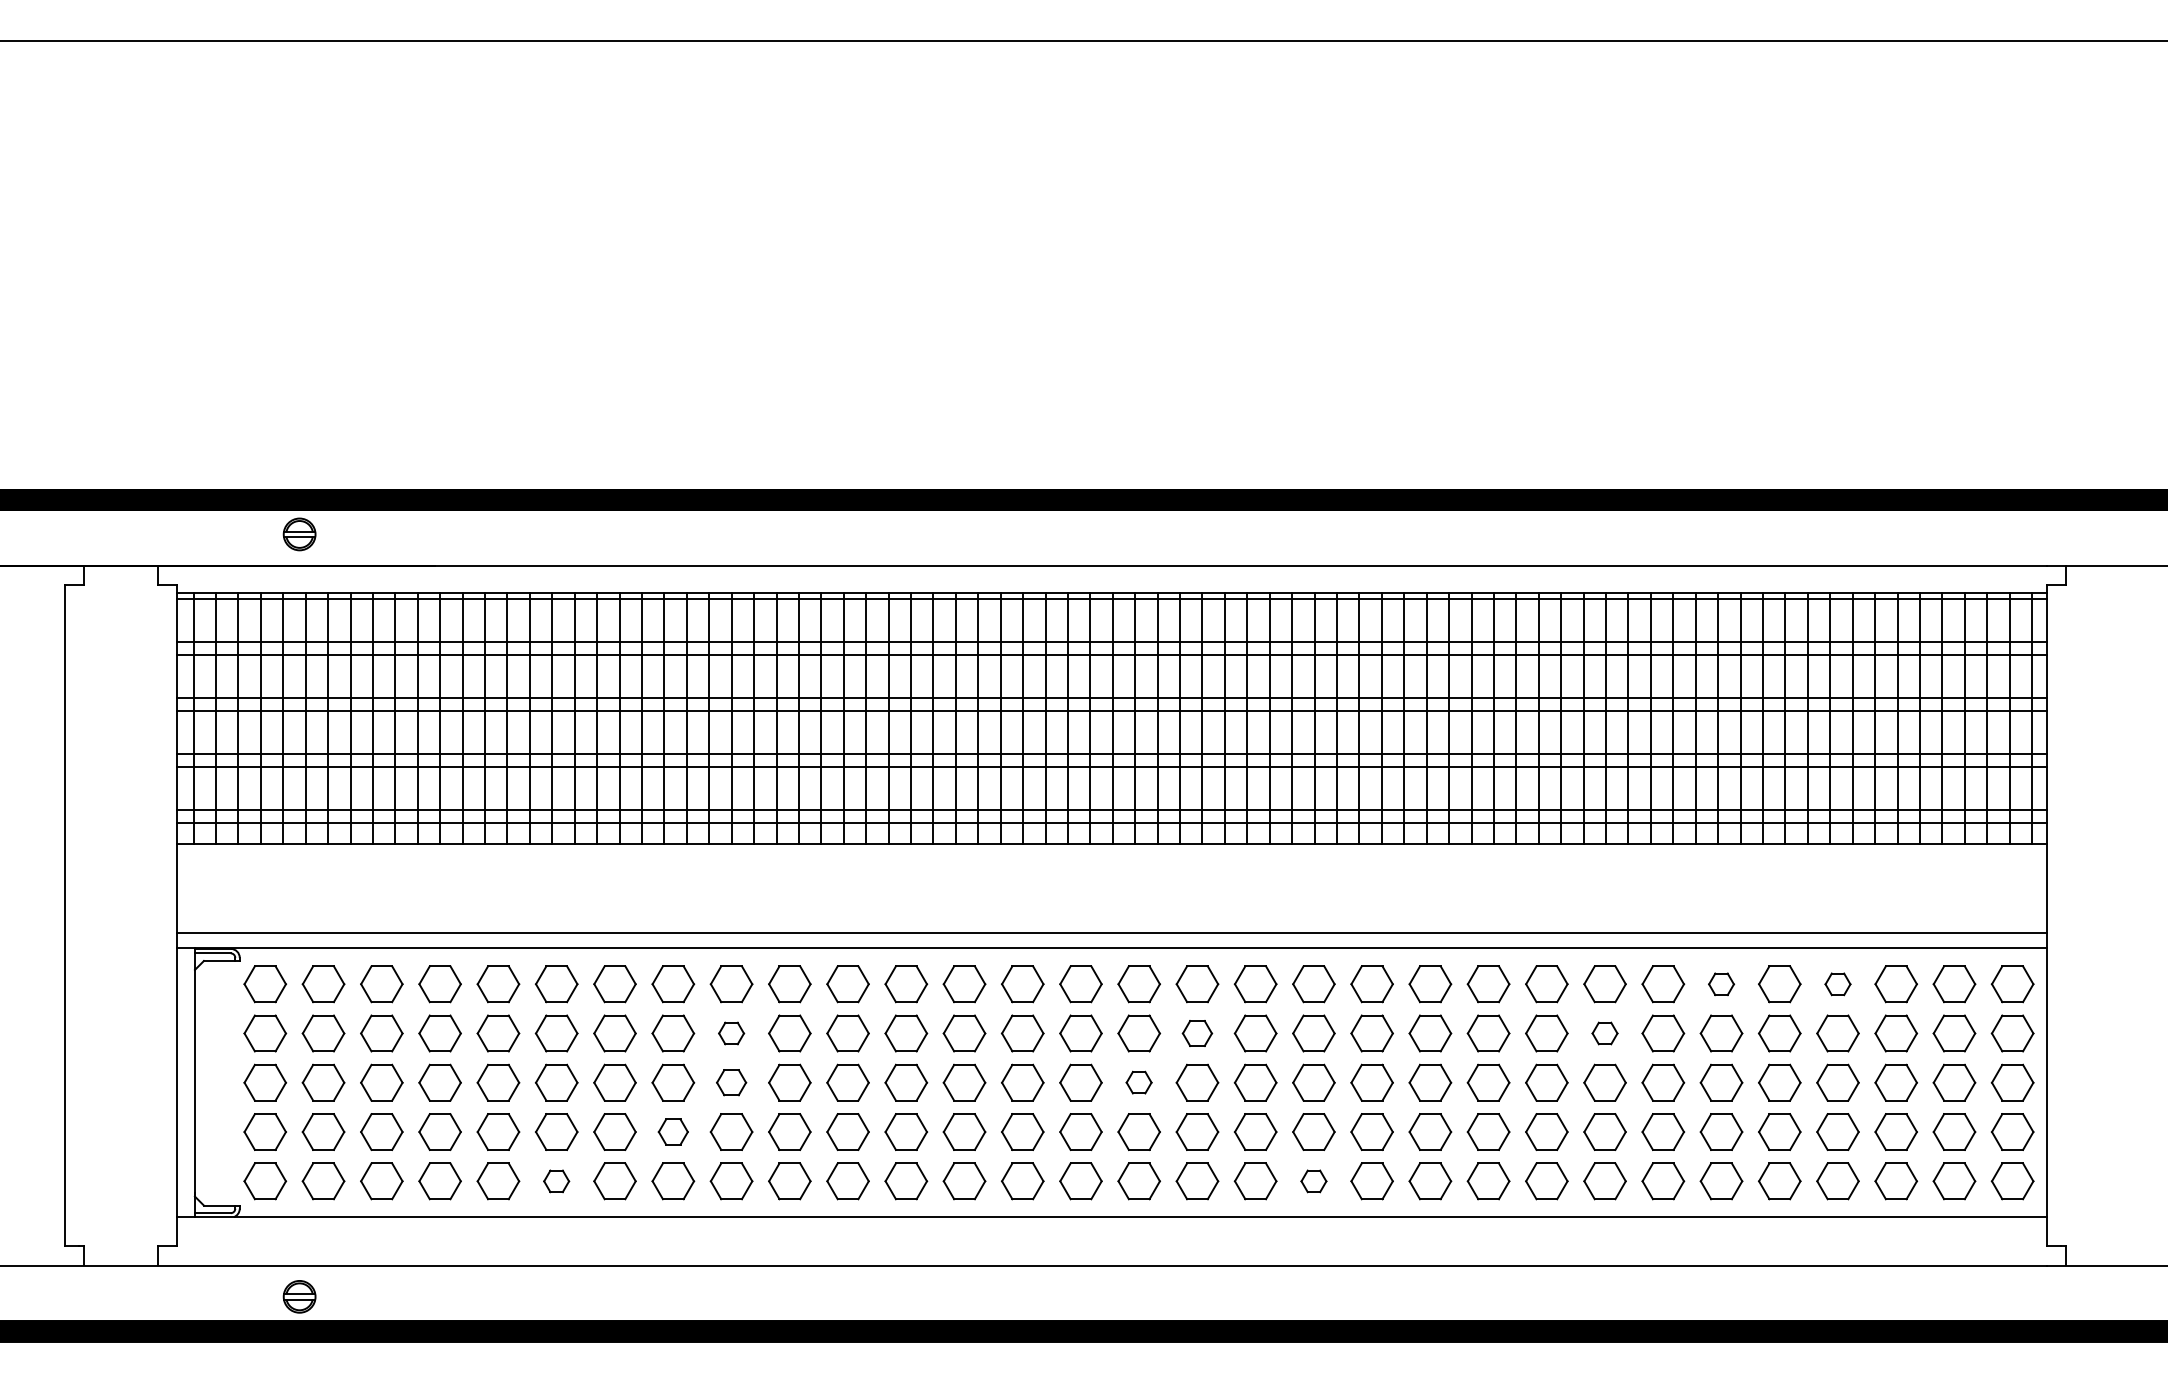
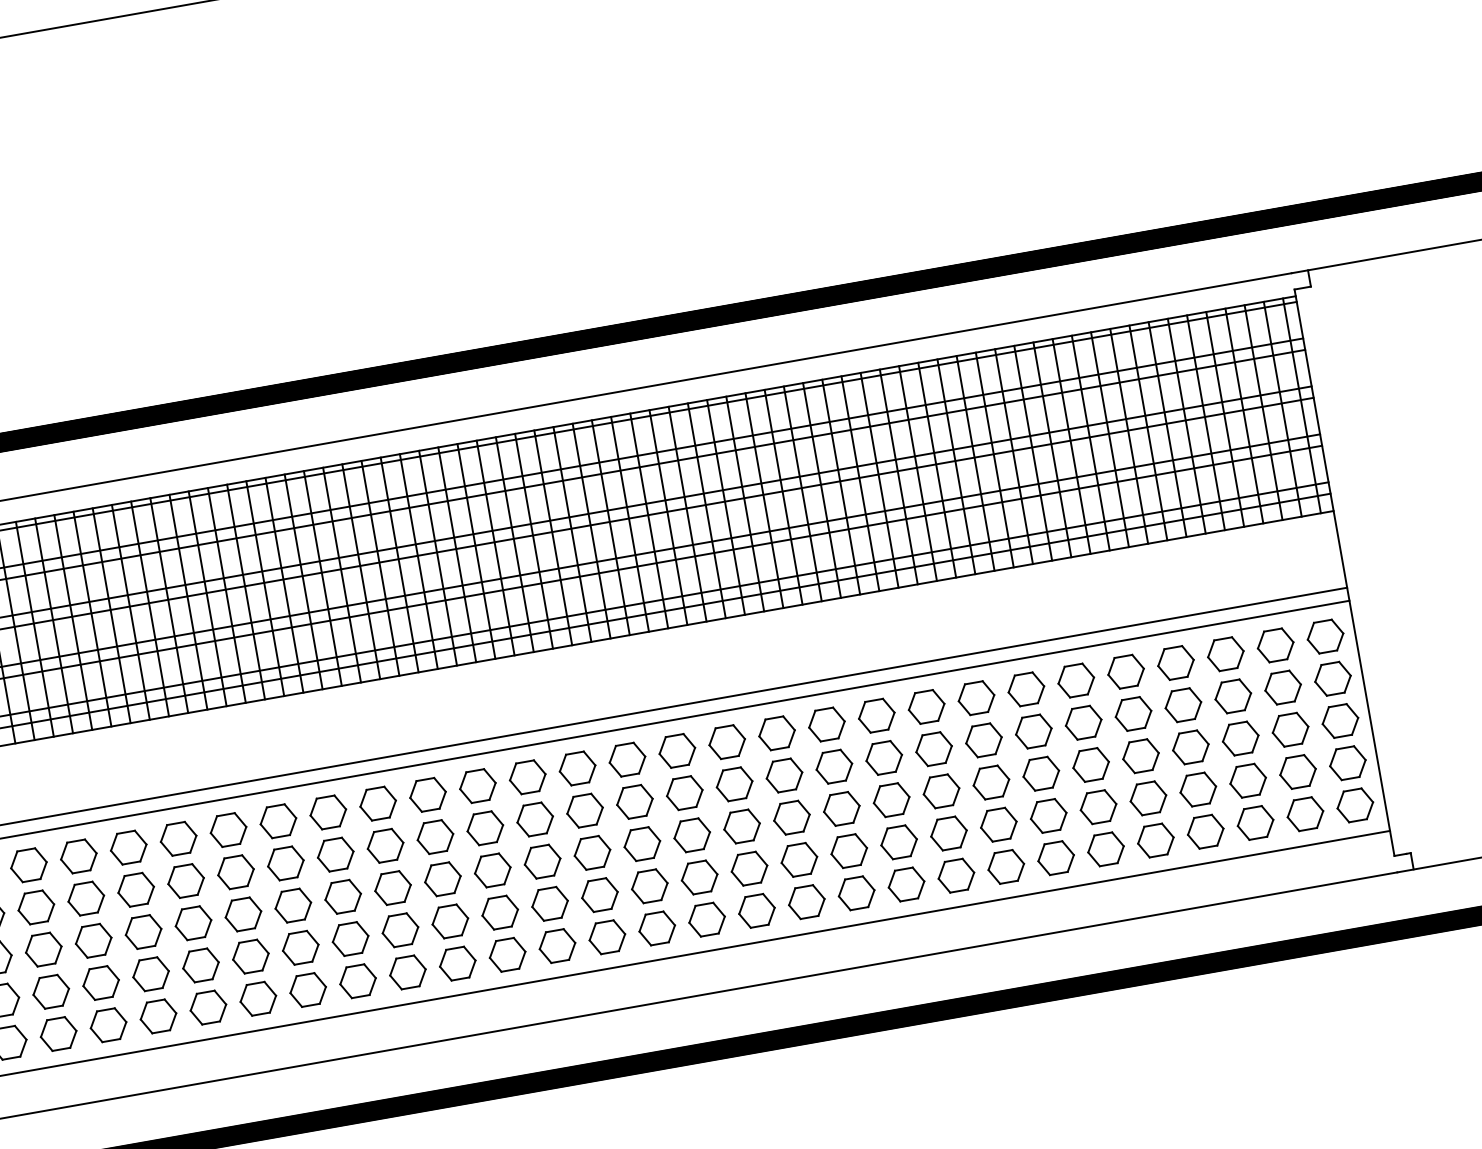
part: (1721, 984) -> (1076, 680), size x1.67
part: (1837, 984) -> (1175, 663), size x1.67
part: (731, 1033) -> (235, 872), size x1.67
part: (1197, 1033) -> (634, 801), size x1.43
part: (1604, 1033) -> (983, 740), size x1.67
part: (731, 1082) -> (243, 914), size x1.43
part: (1138, 1082) -> (591, 852), size x1.67
part: (673, 1131) -> (201, 964), size x1.43
part: (556, 1181) -> (108, 1025), size x1.67
part: (1313, 1181) -> (756, 911), size x1.67

